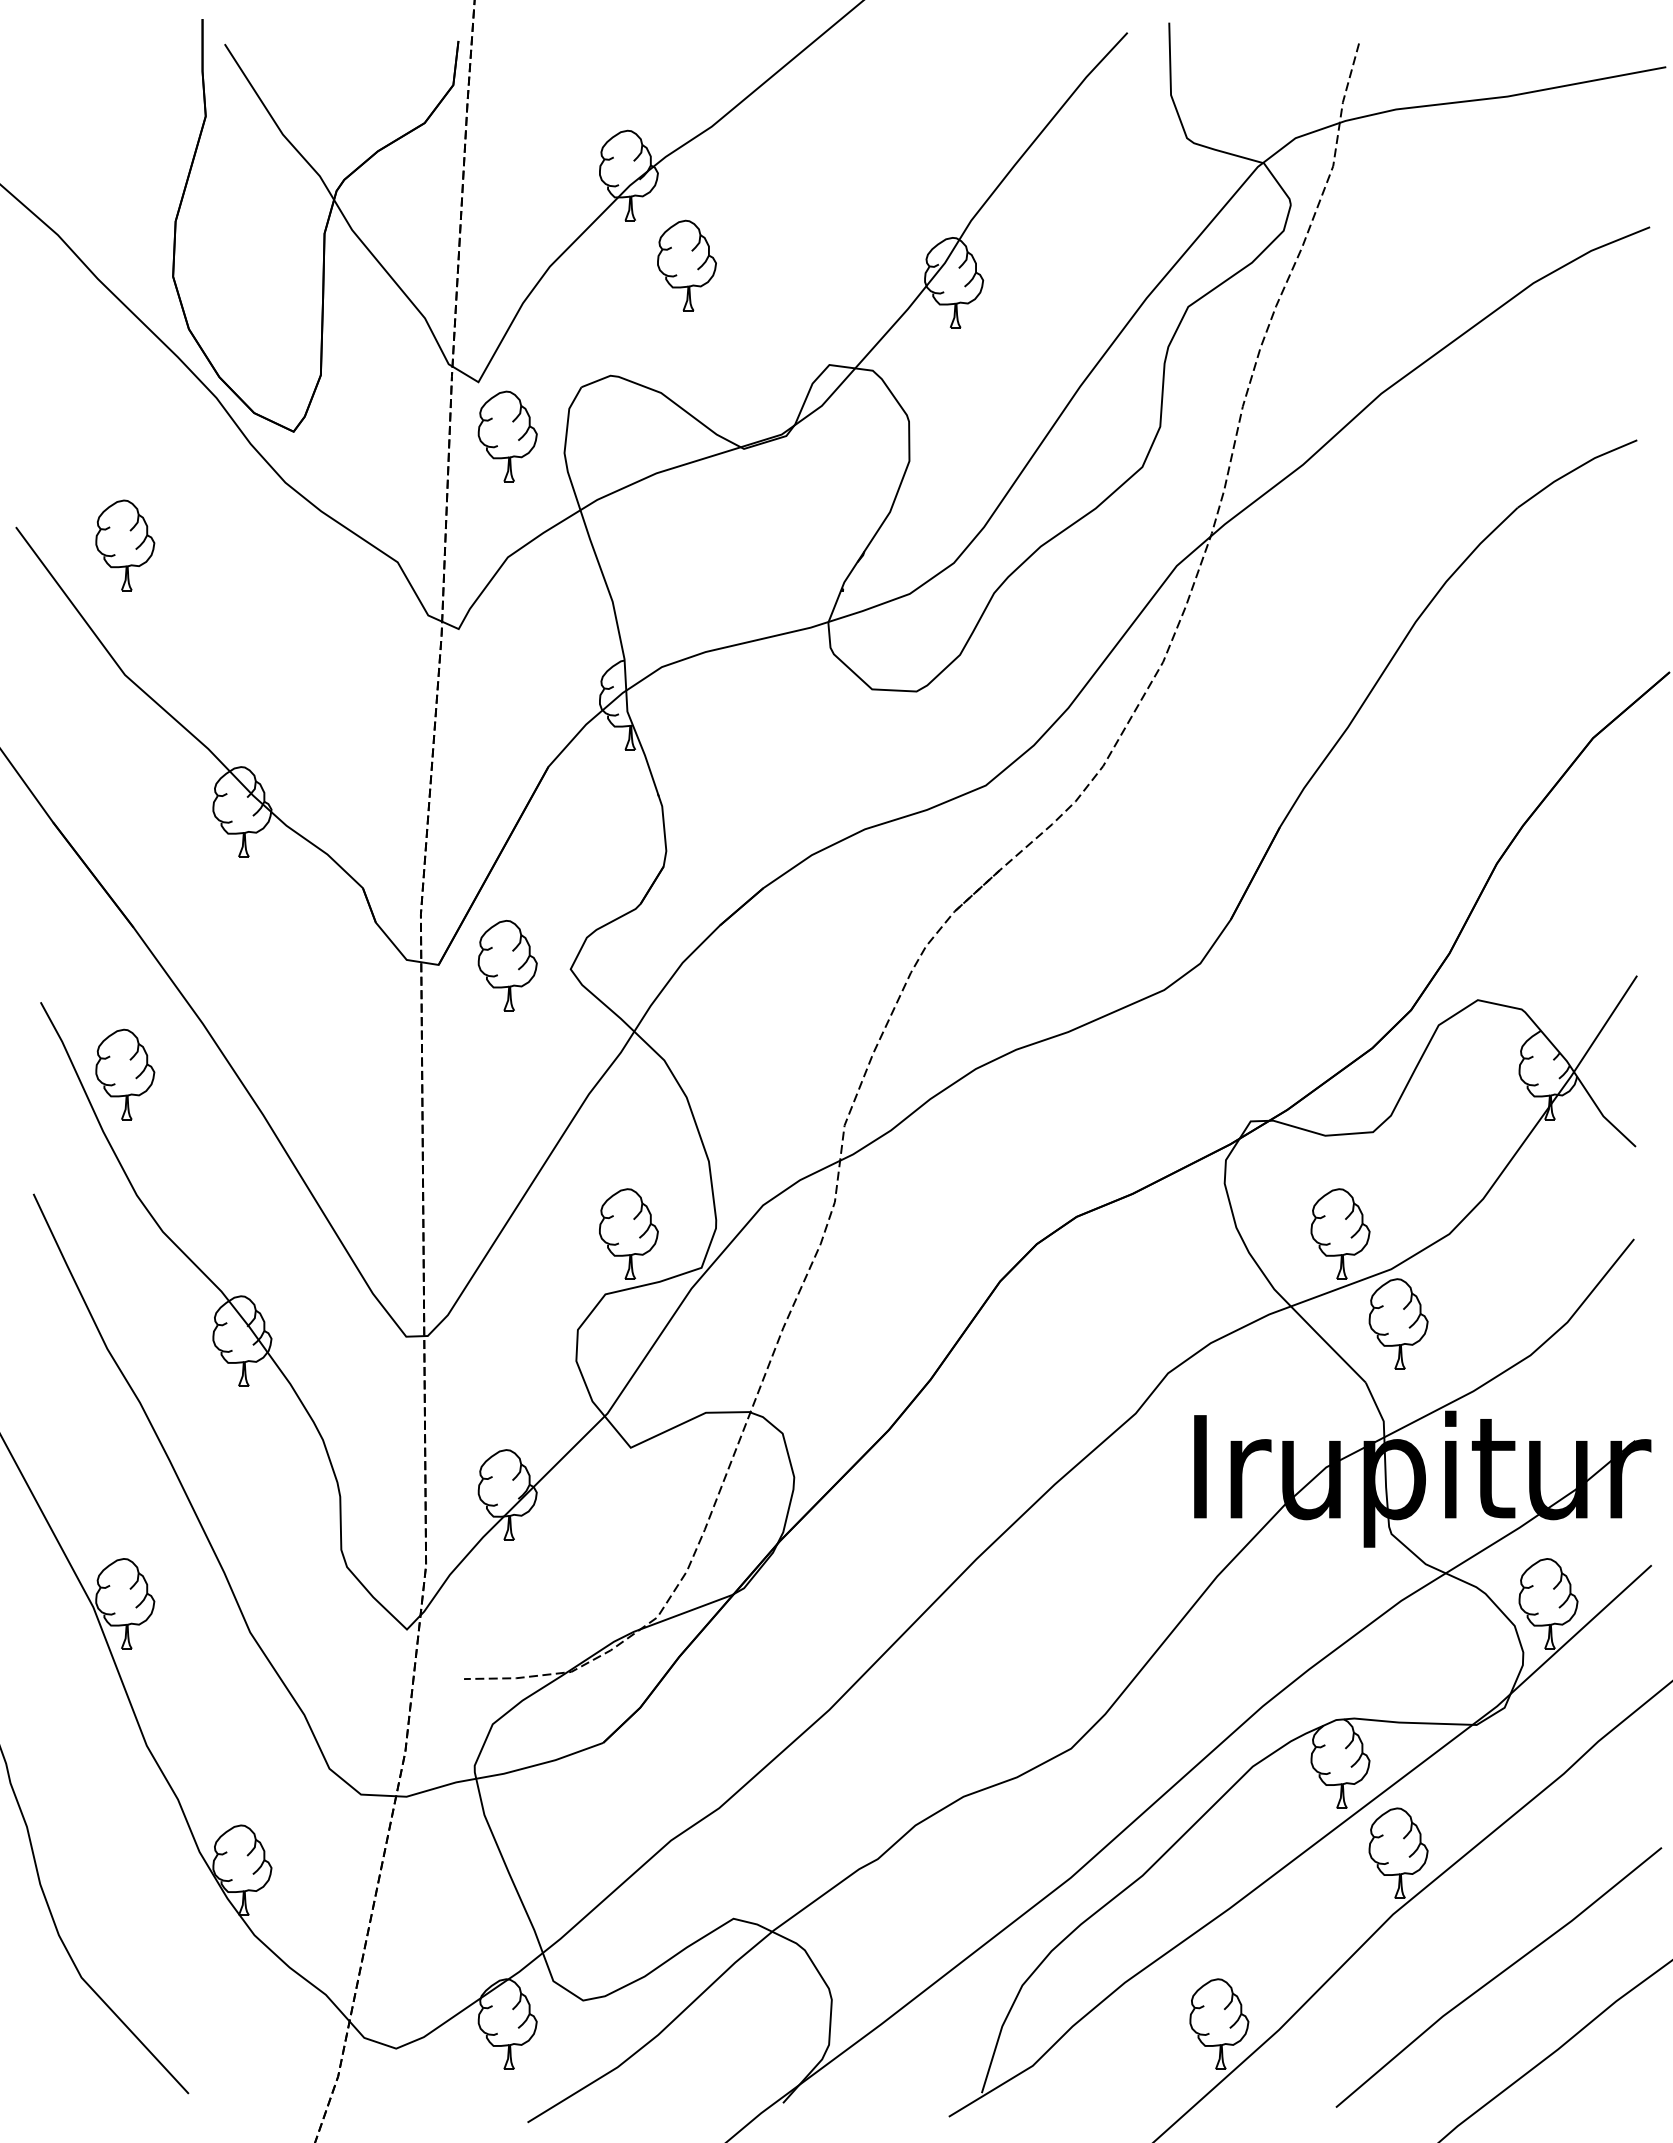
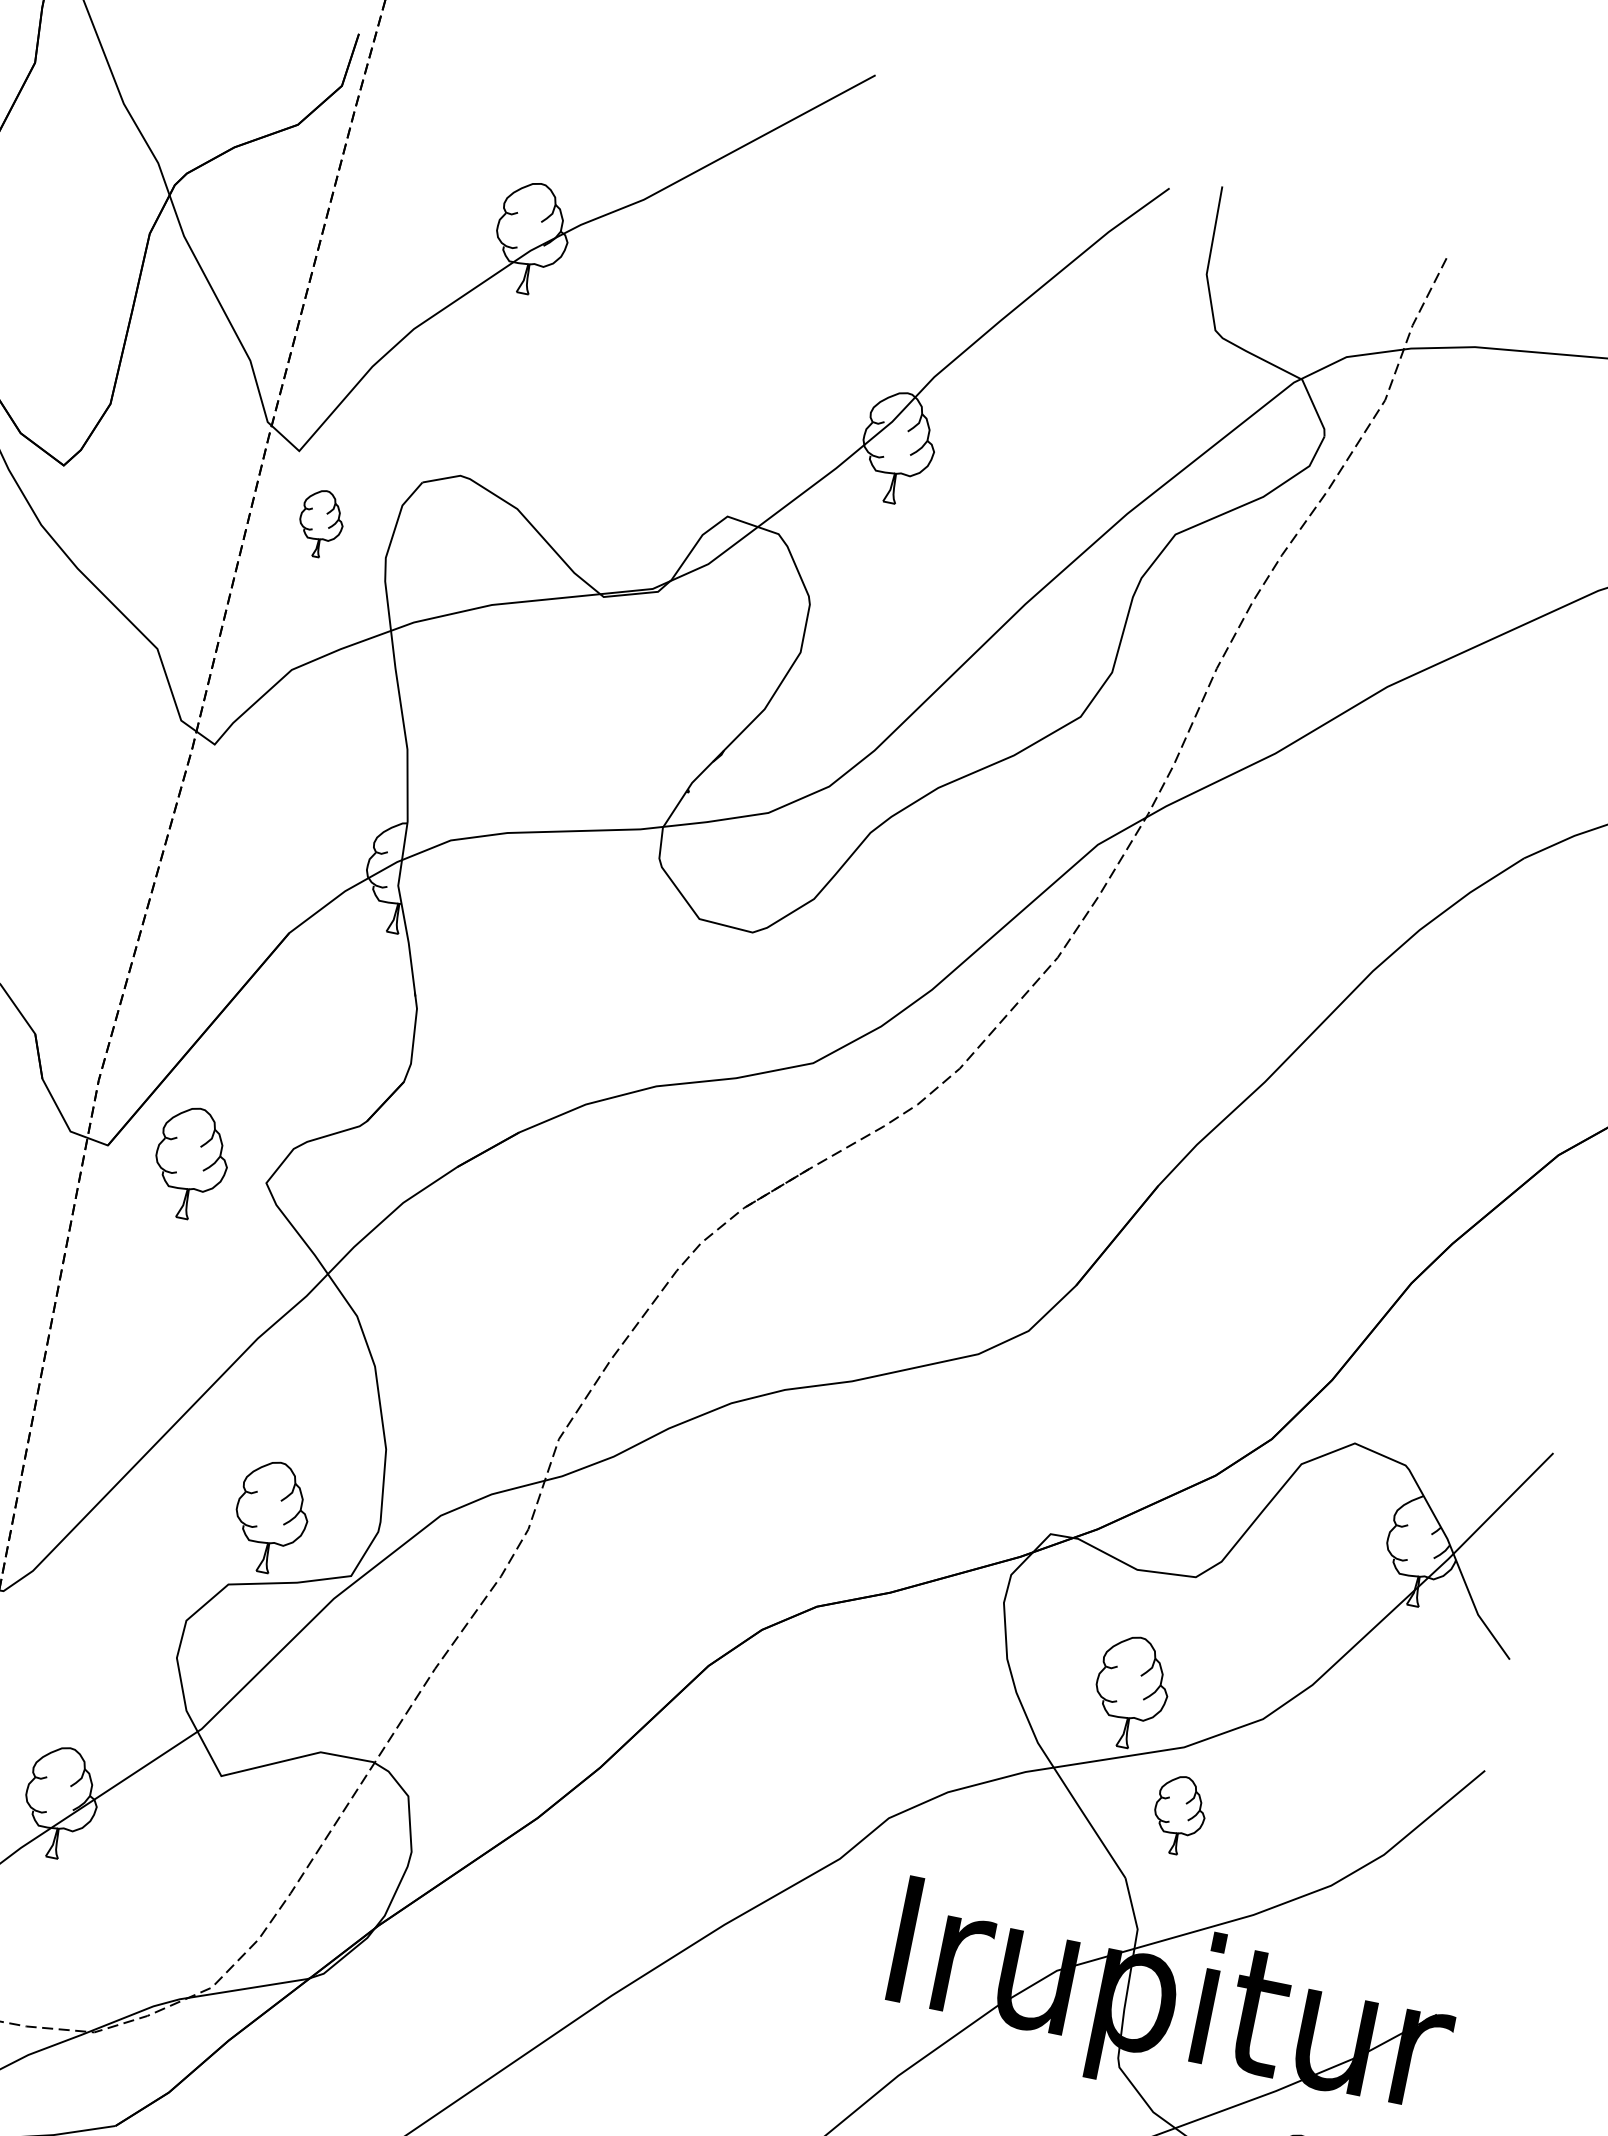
part: (686, 265) -> (579, 361), removed
part: (507, 436) -> (320, 523), size x0.6
part: (1398, 1323) -> (1179, 1814), size x0.7

